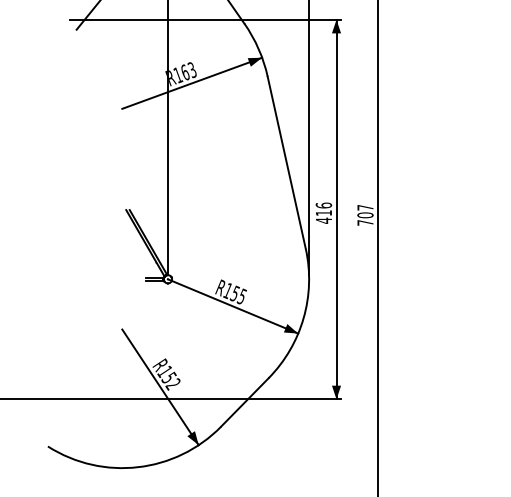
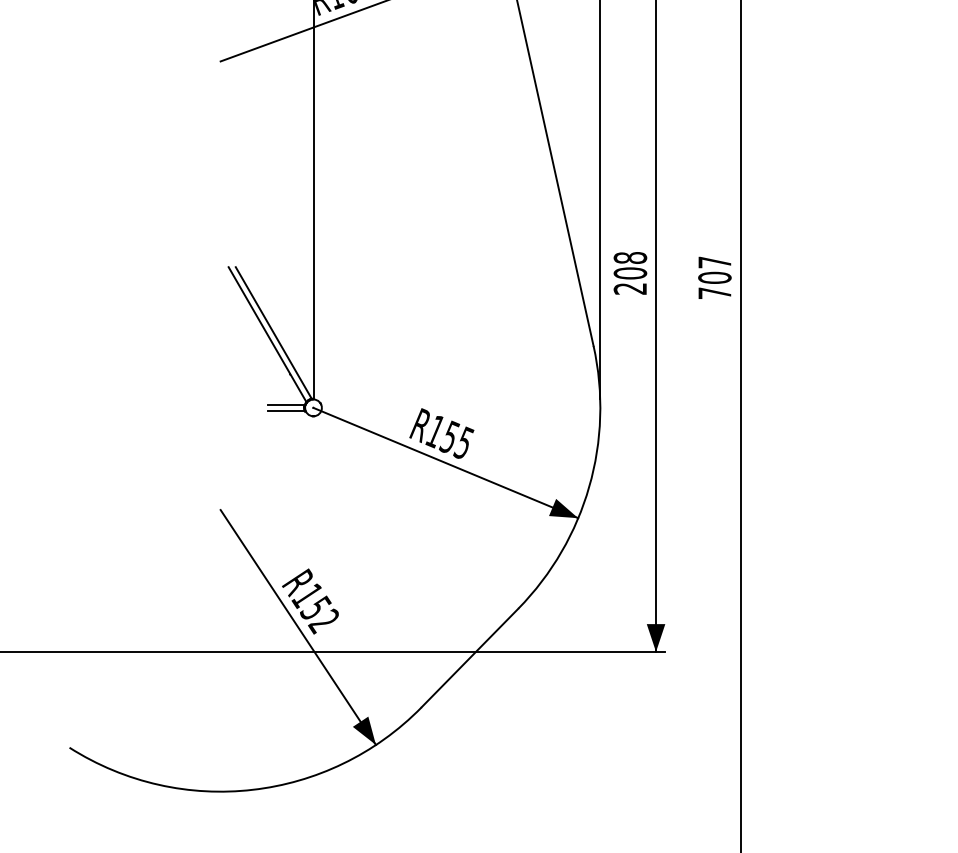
text: (323, 212) -> (629, 272), 416 -> 208

